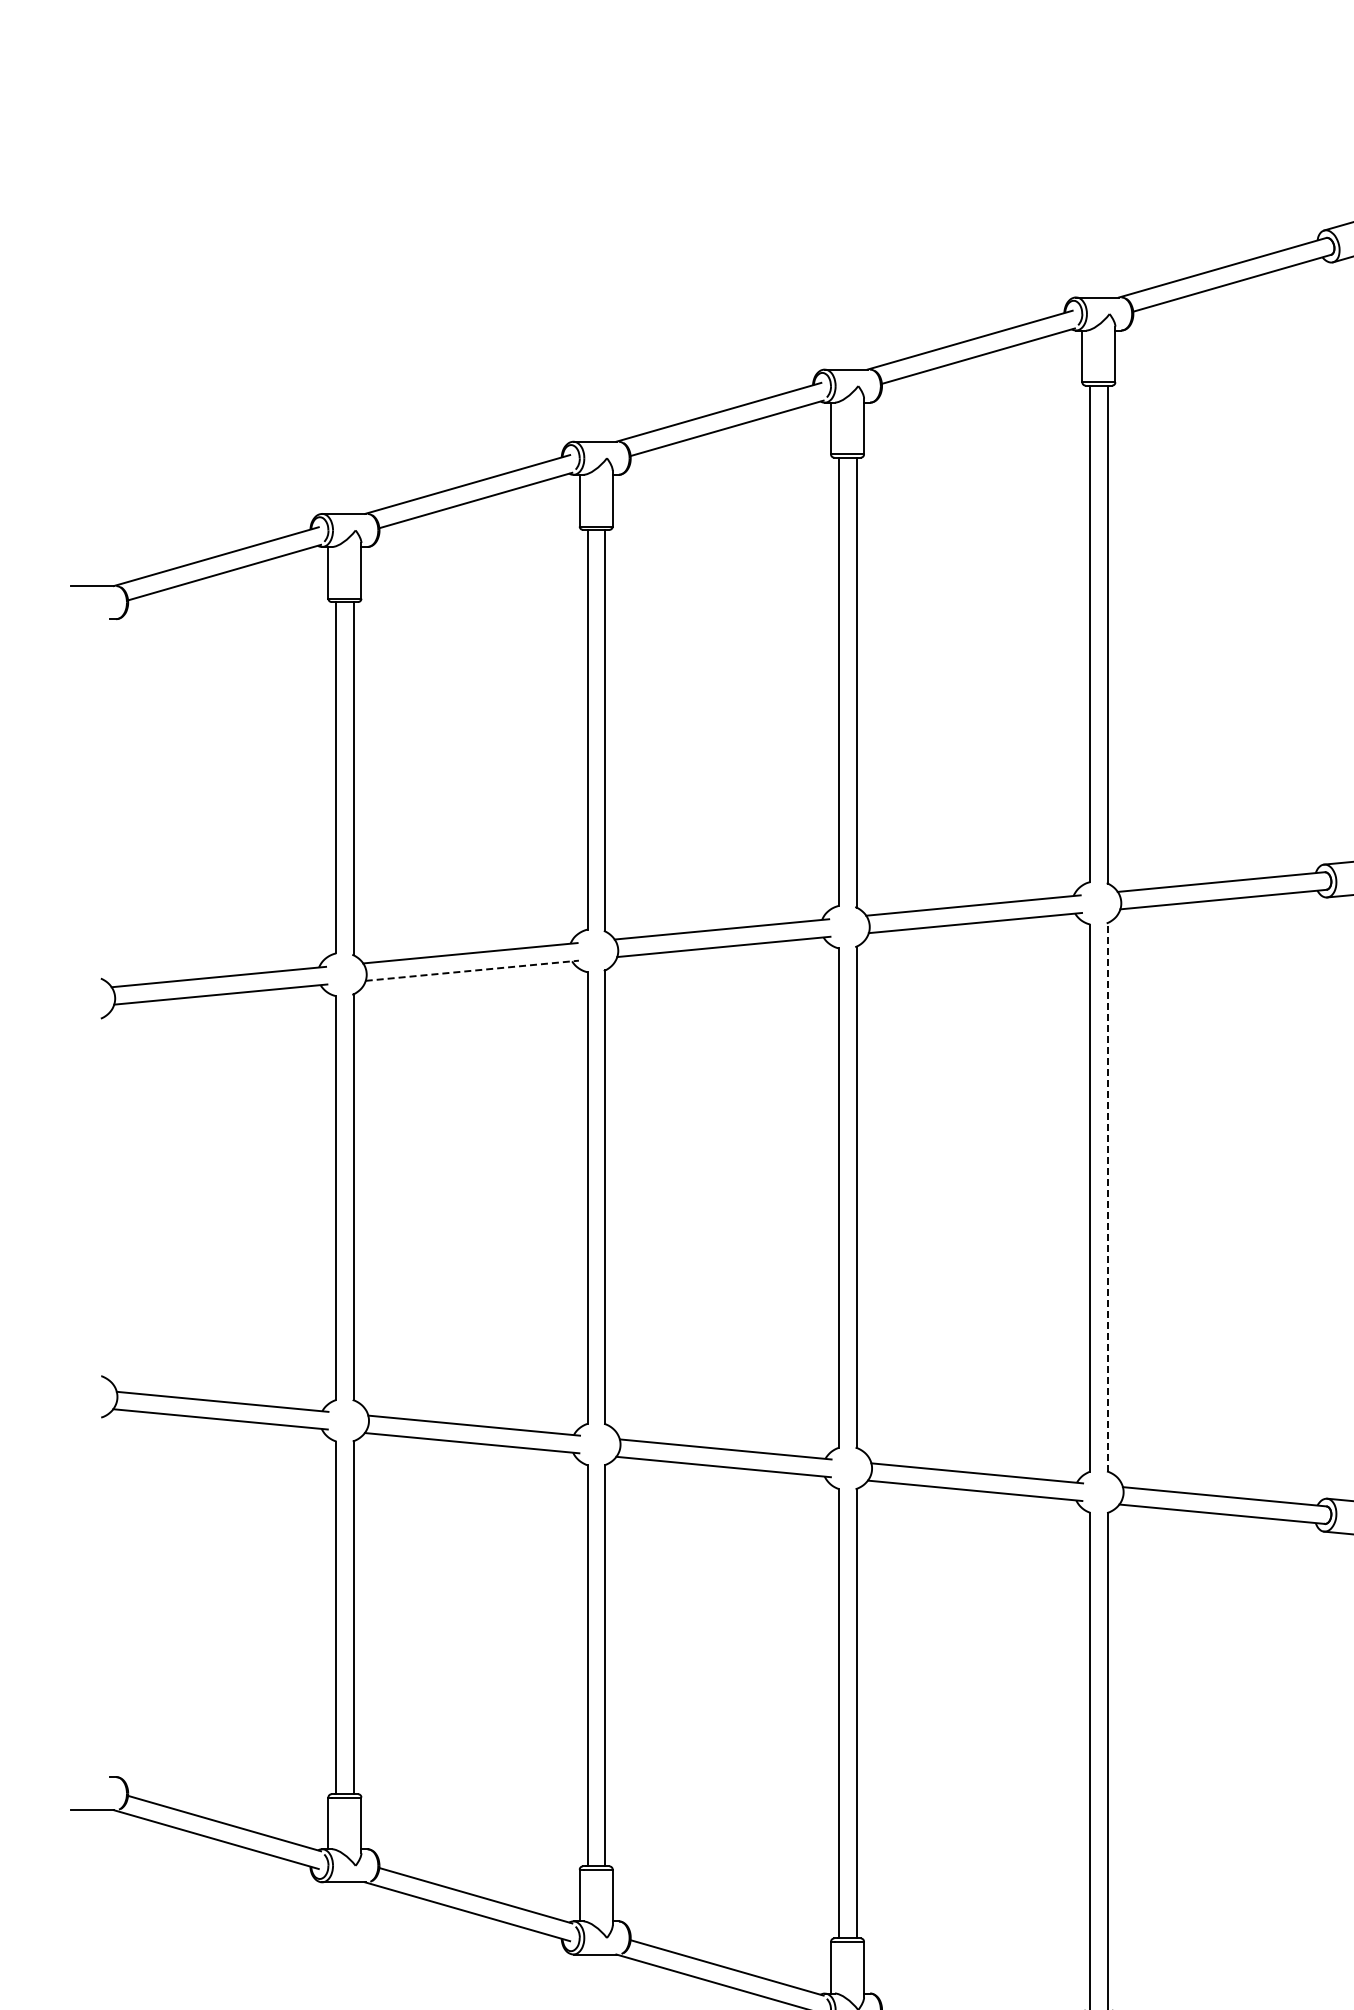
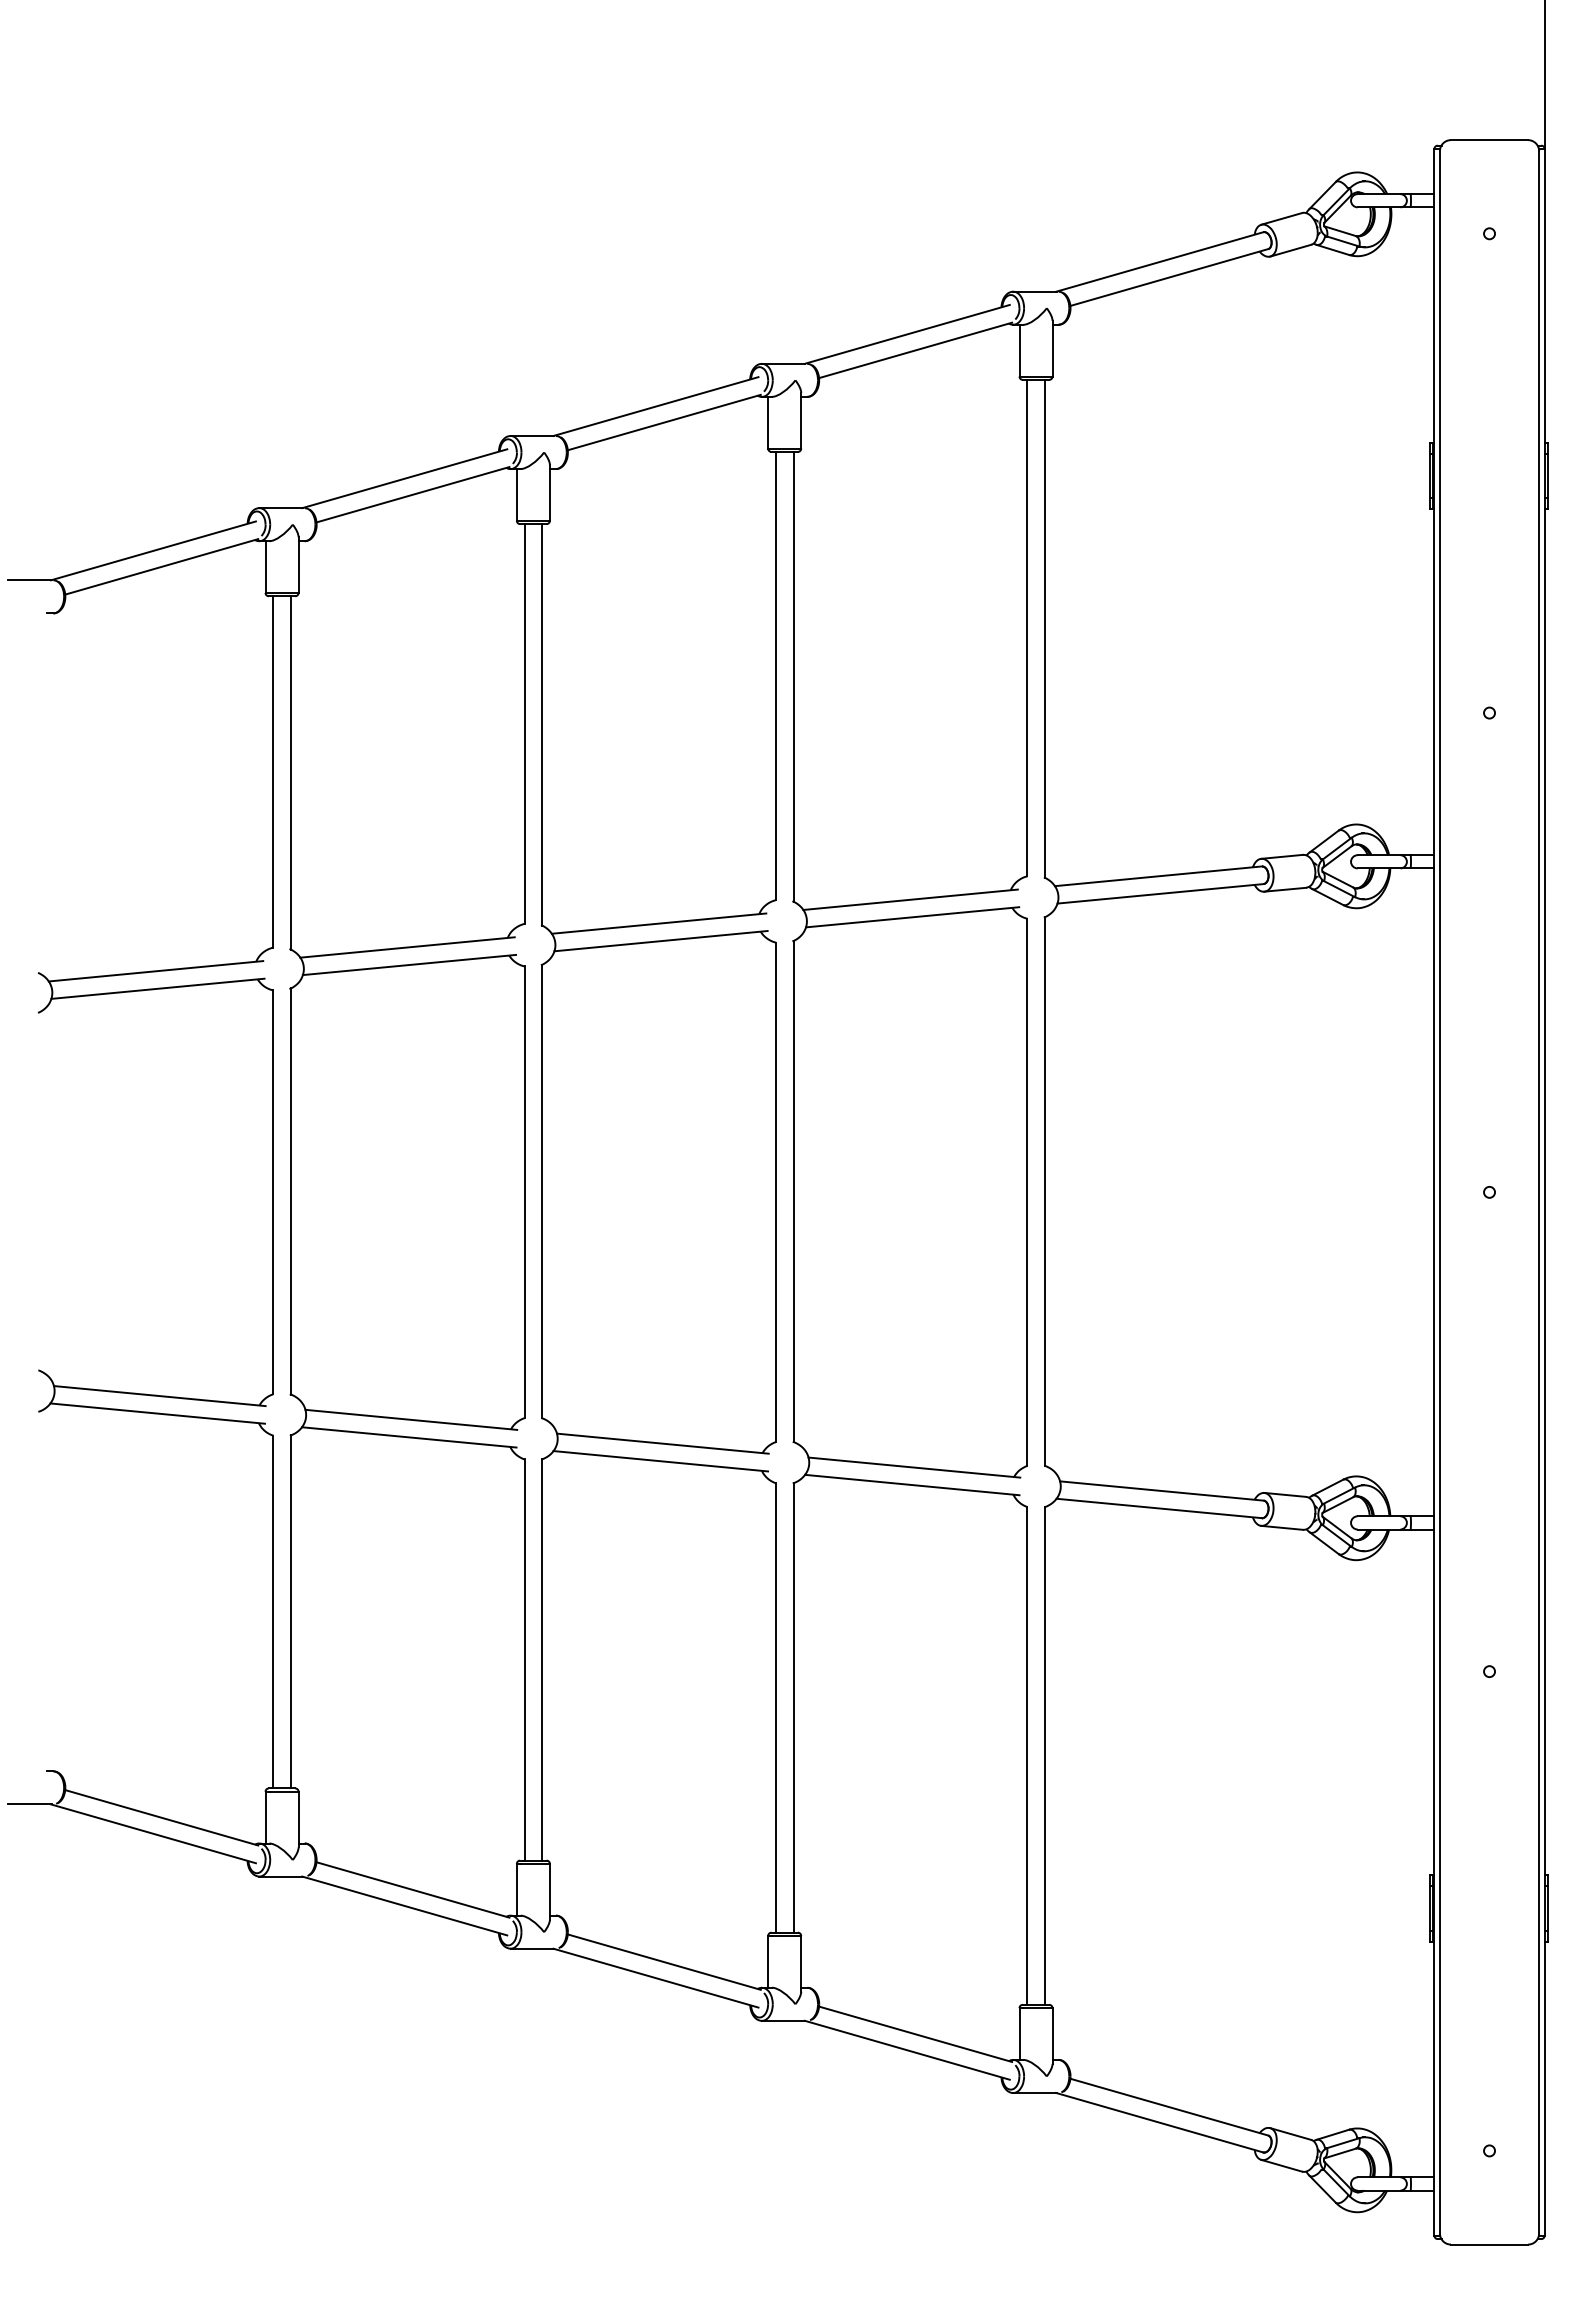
line: (472, 970) -> (409, 964), dashed -> solid
line: (1108, 1197) -> (1045, 1191), dashed -> solid

